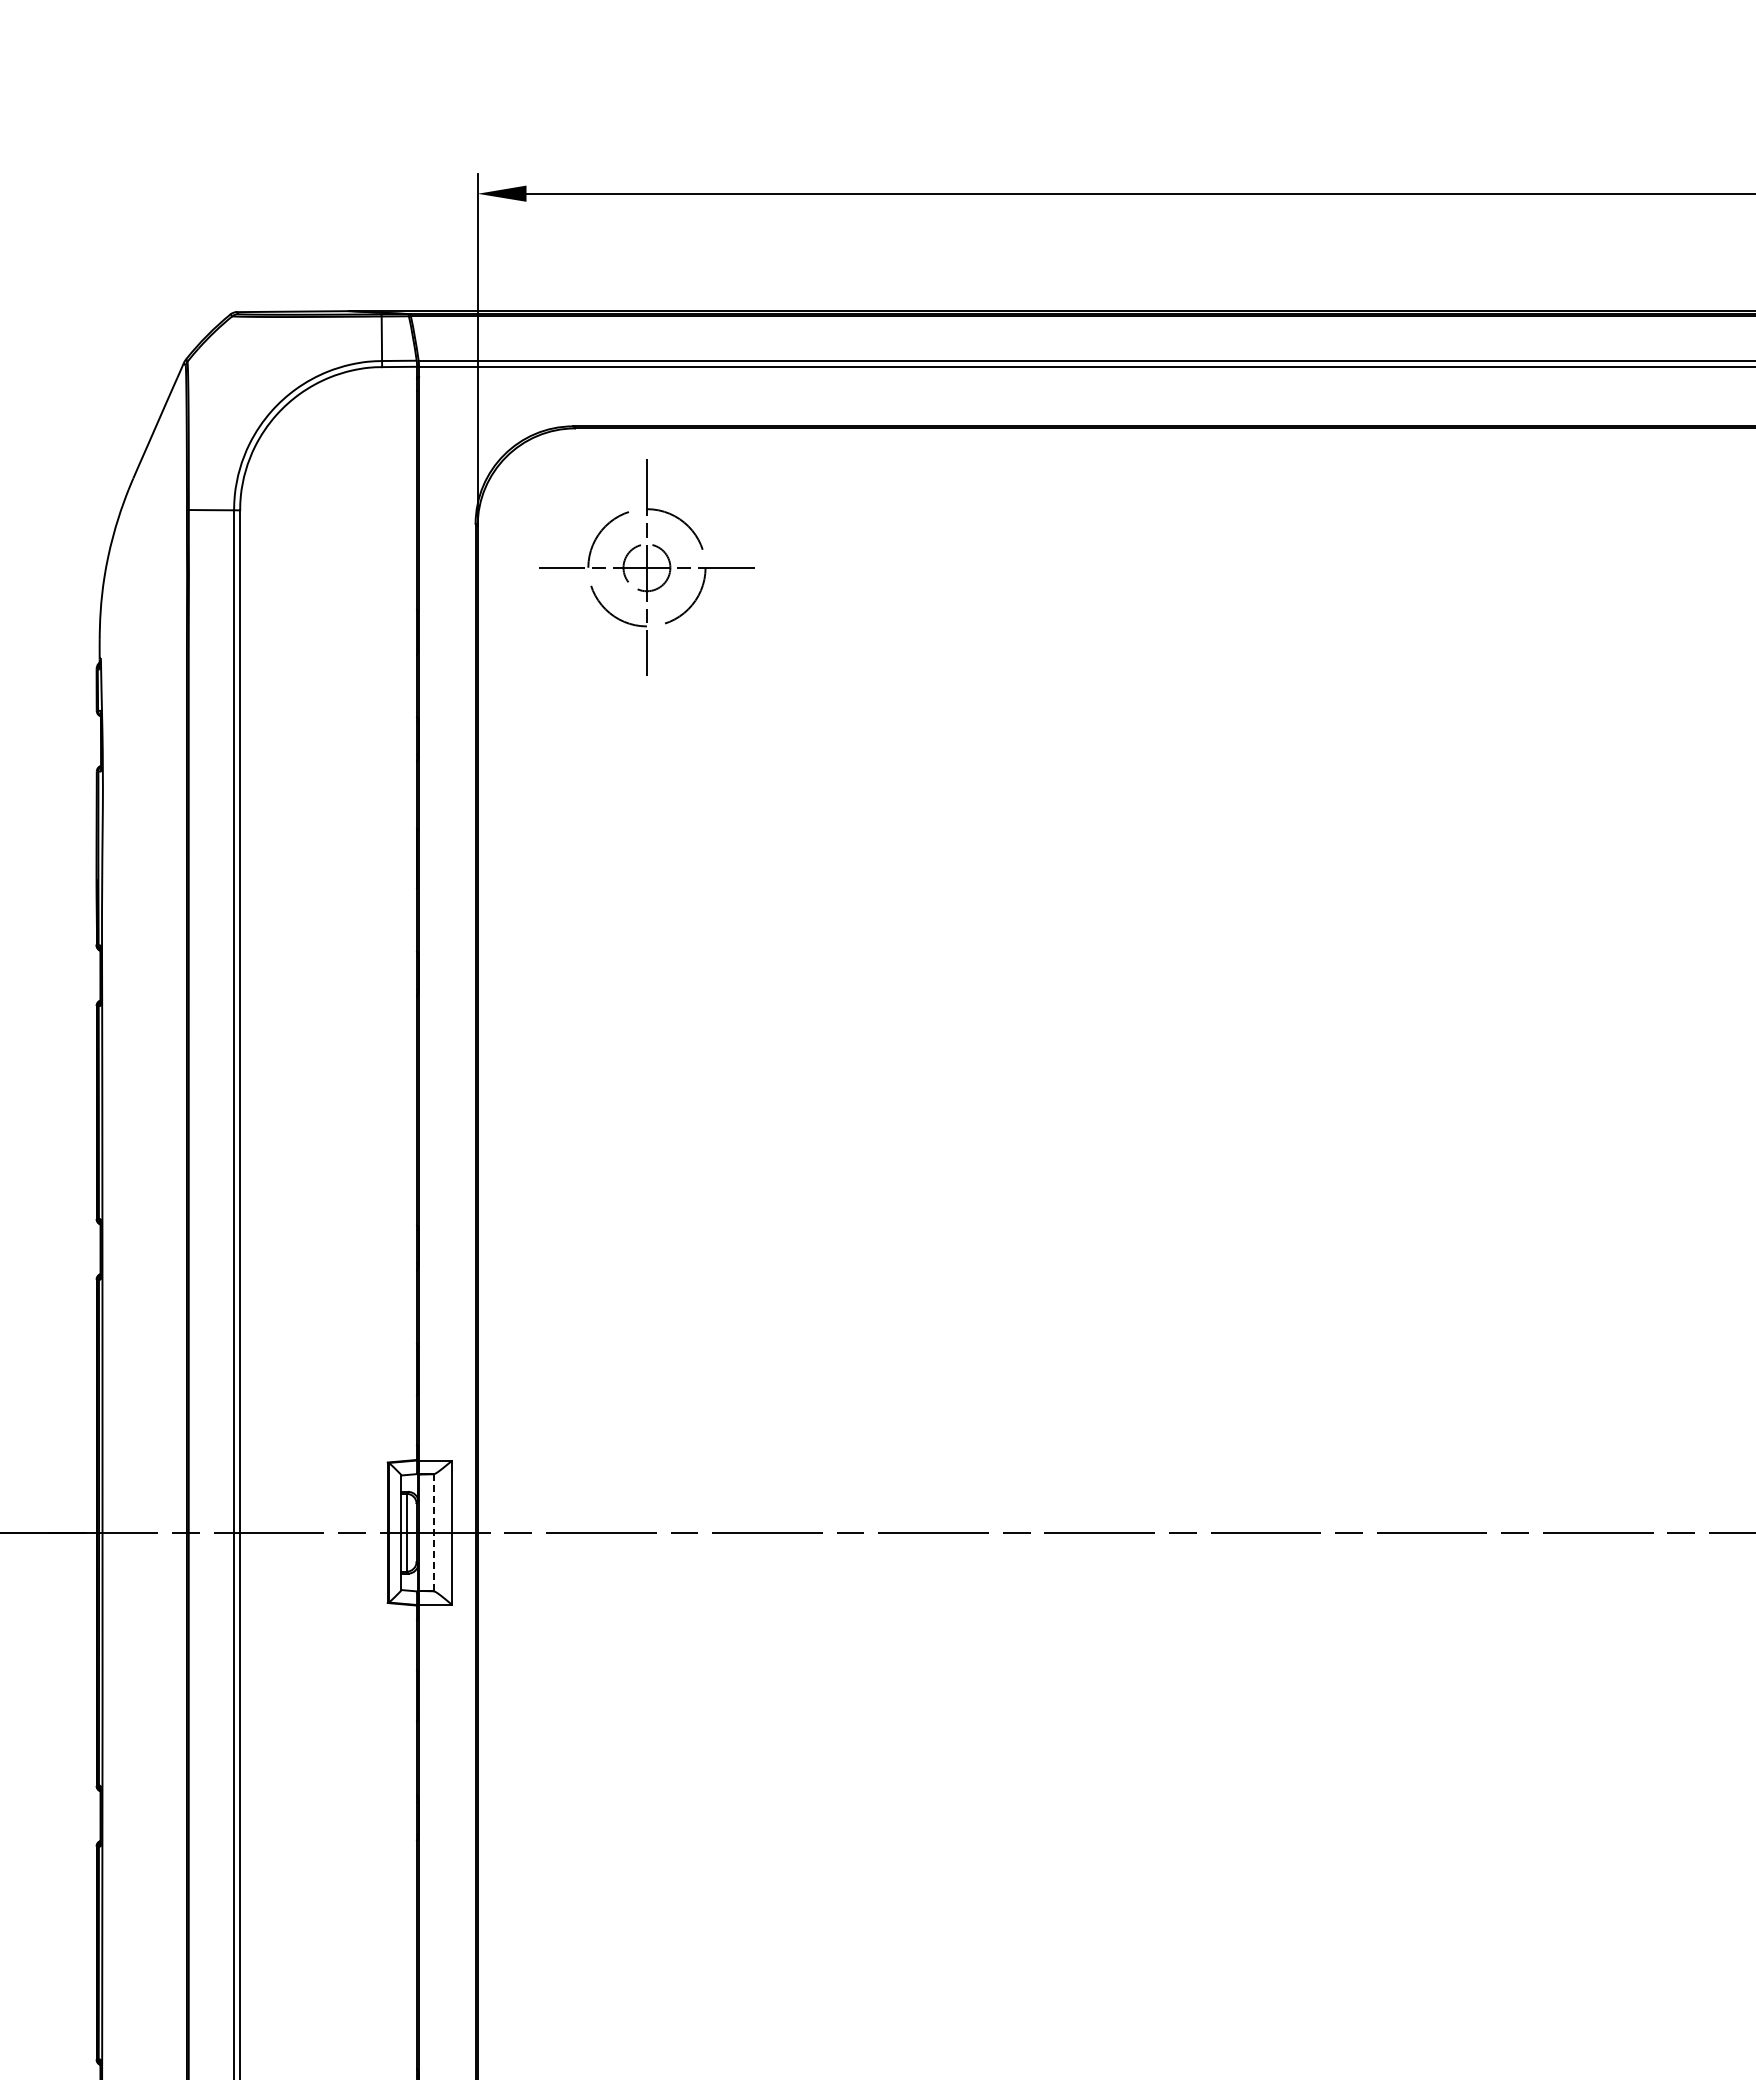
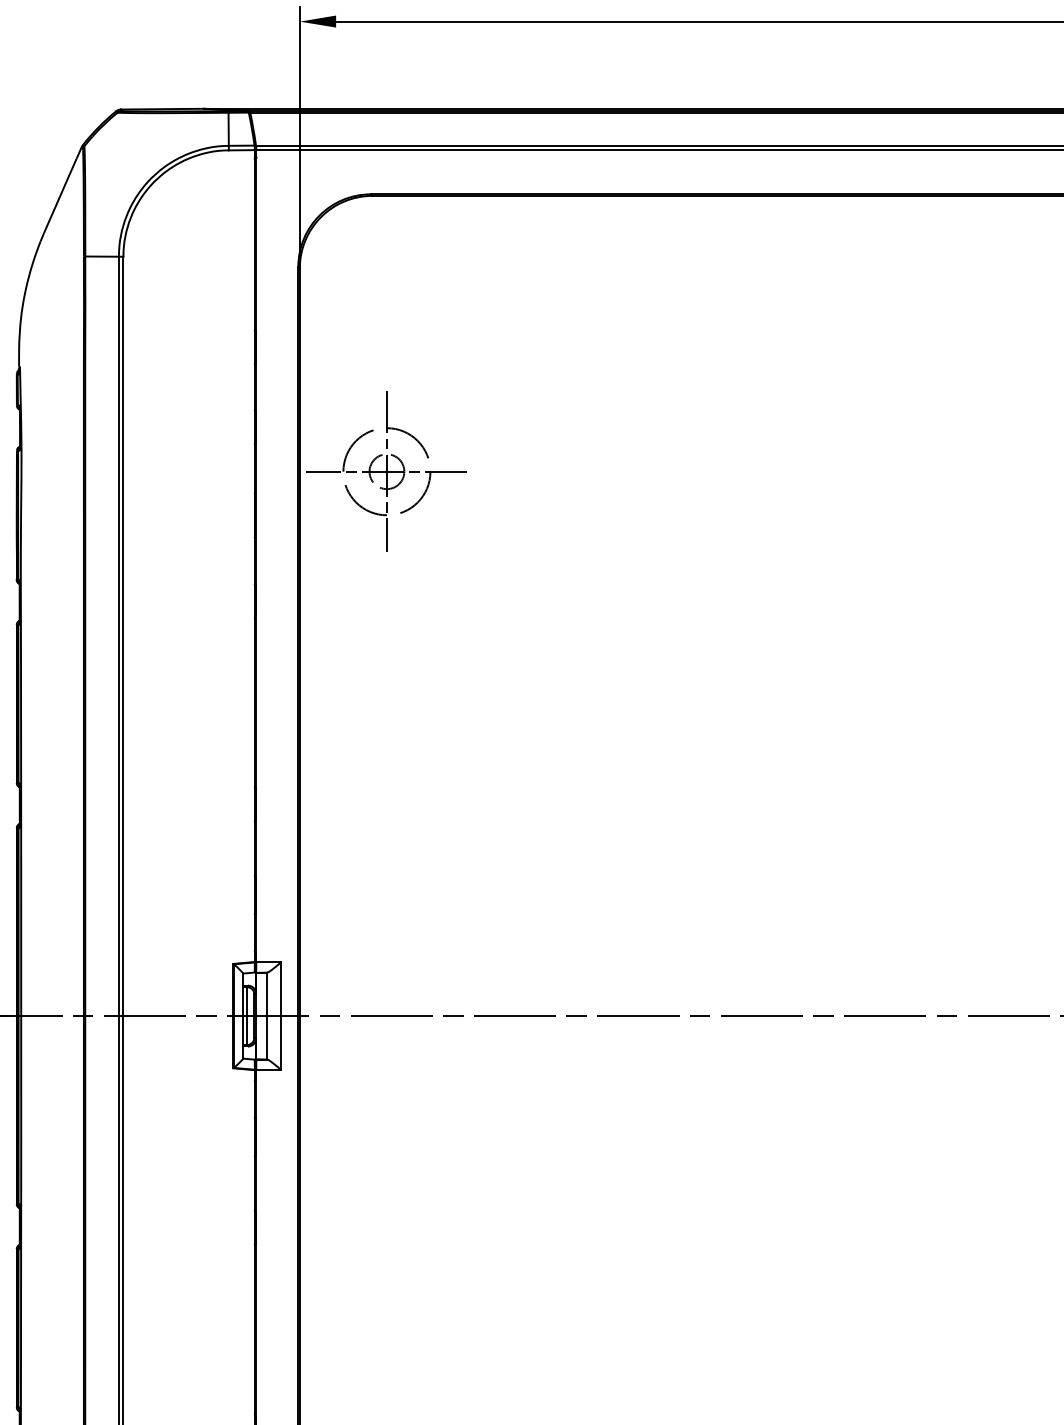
part: (646, 567) -> (386, 471), moved
line: (433, 1532) -> (267, 1015), dashed -> solid

